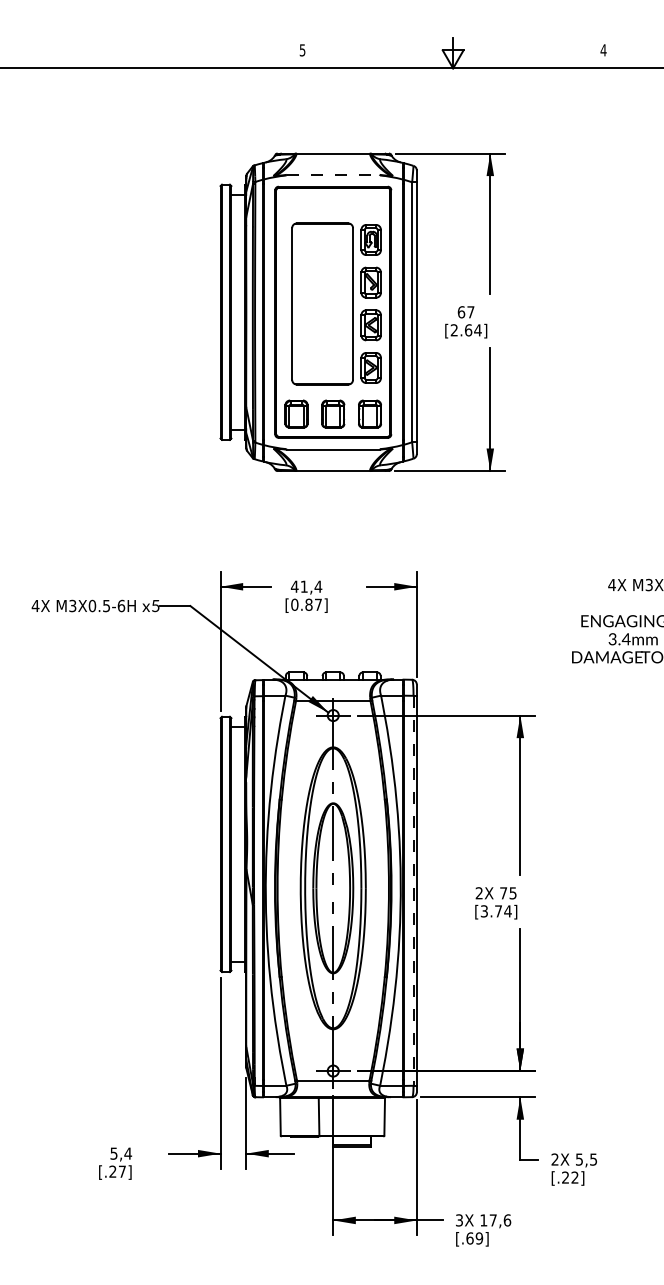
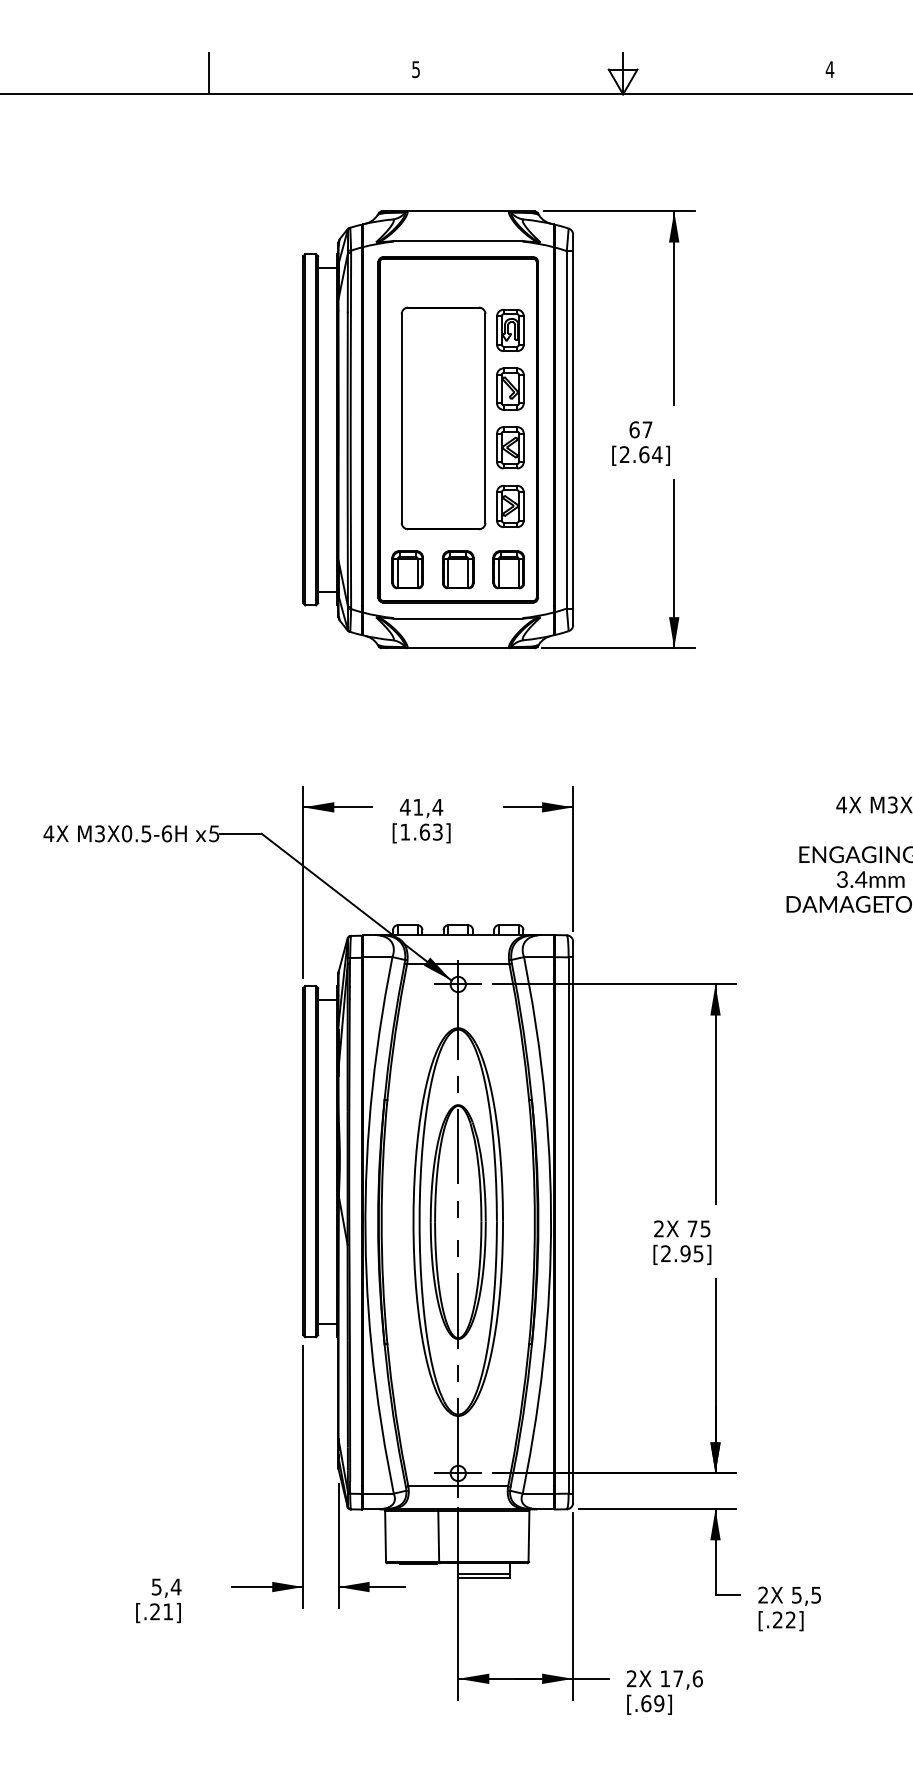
line: (152, 53) -> (209, 73), added
line: (333, 174) -> (458, 240), dashed -> solid
text: (306, 604) -> (421, 831), [0.87] -> [1.63]
line: (413, 891) -> (568, 1226), dashed -> solid
text: (496, 911) -> (682, 1253), [3.74] -> [2.95]
text: (121, 1171) -> (167, 1611), [.27] -> [.21]
text: (459, 1220) -> (631, 1678), 3X -> 2X

